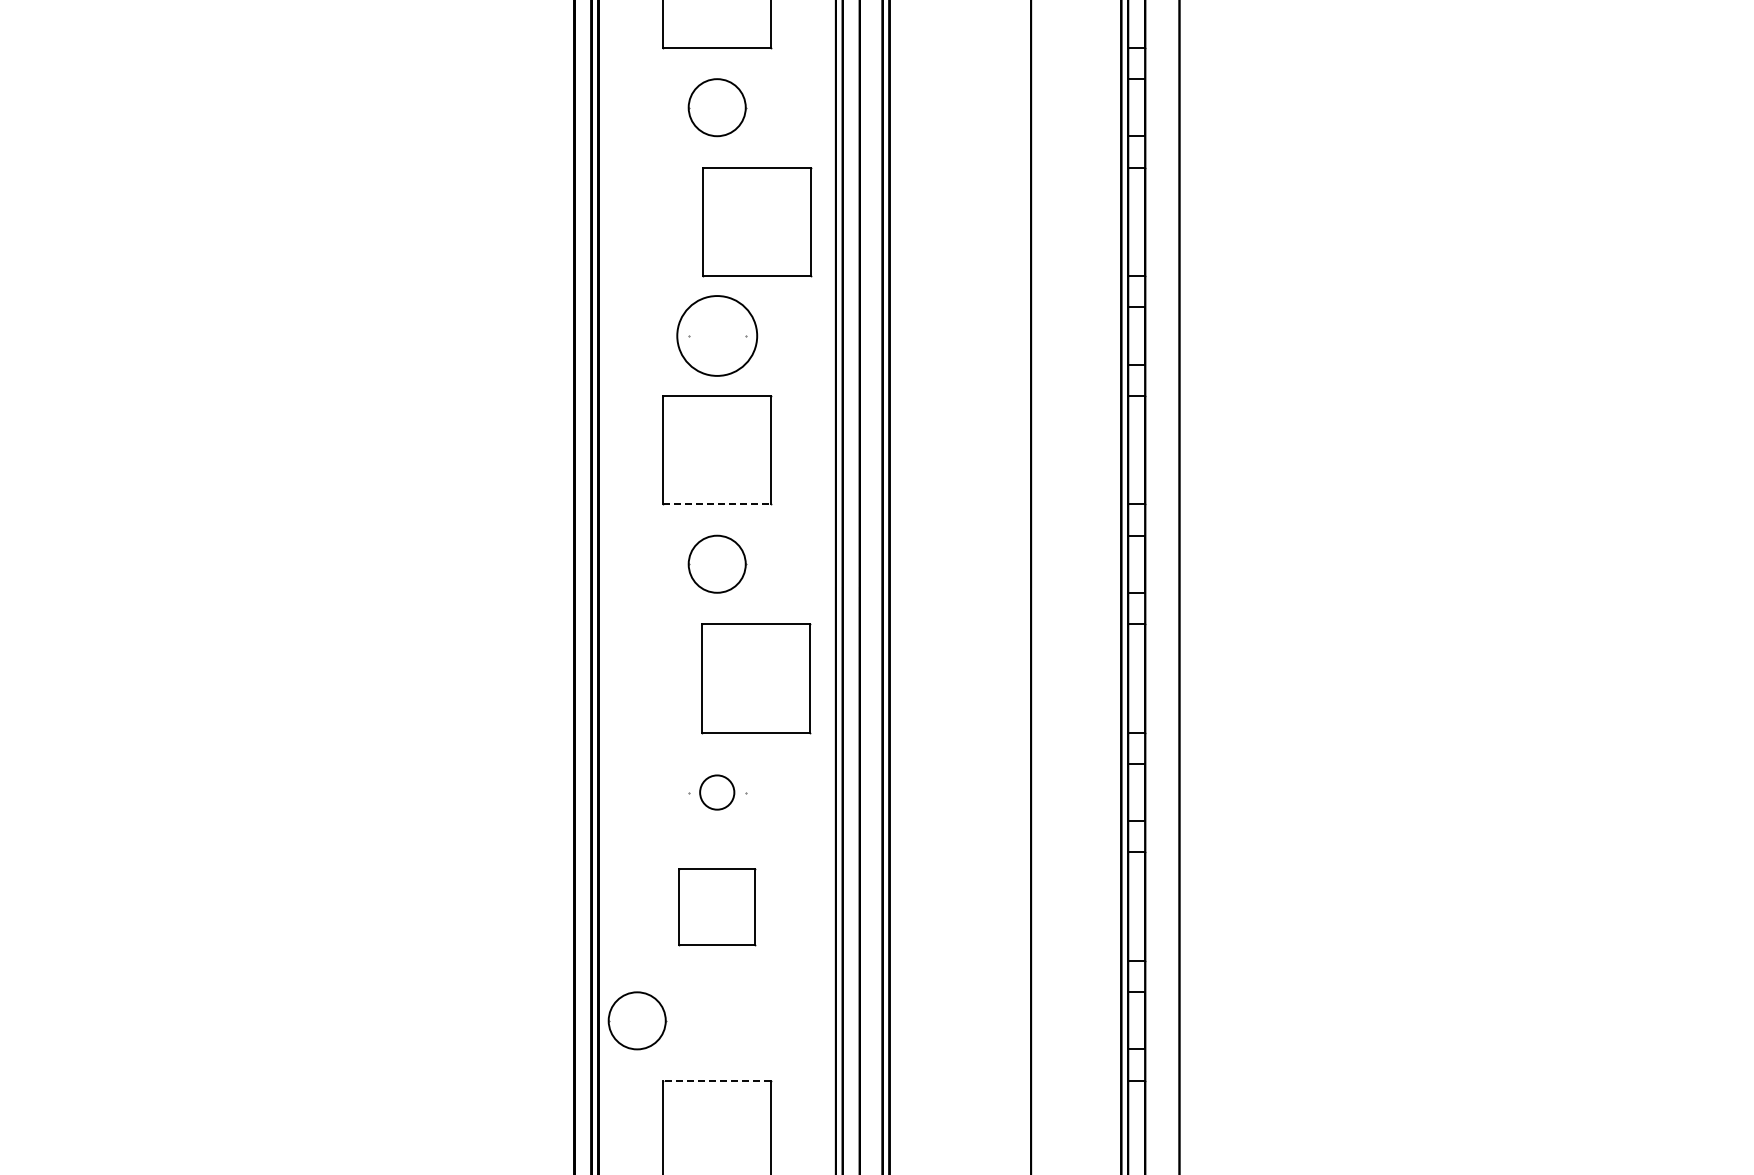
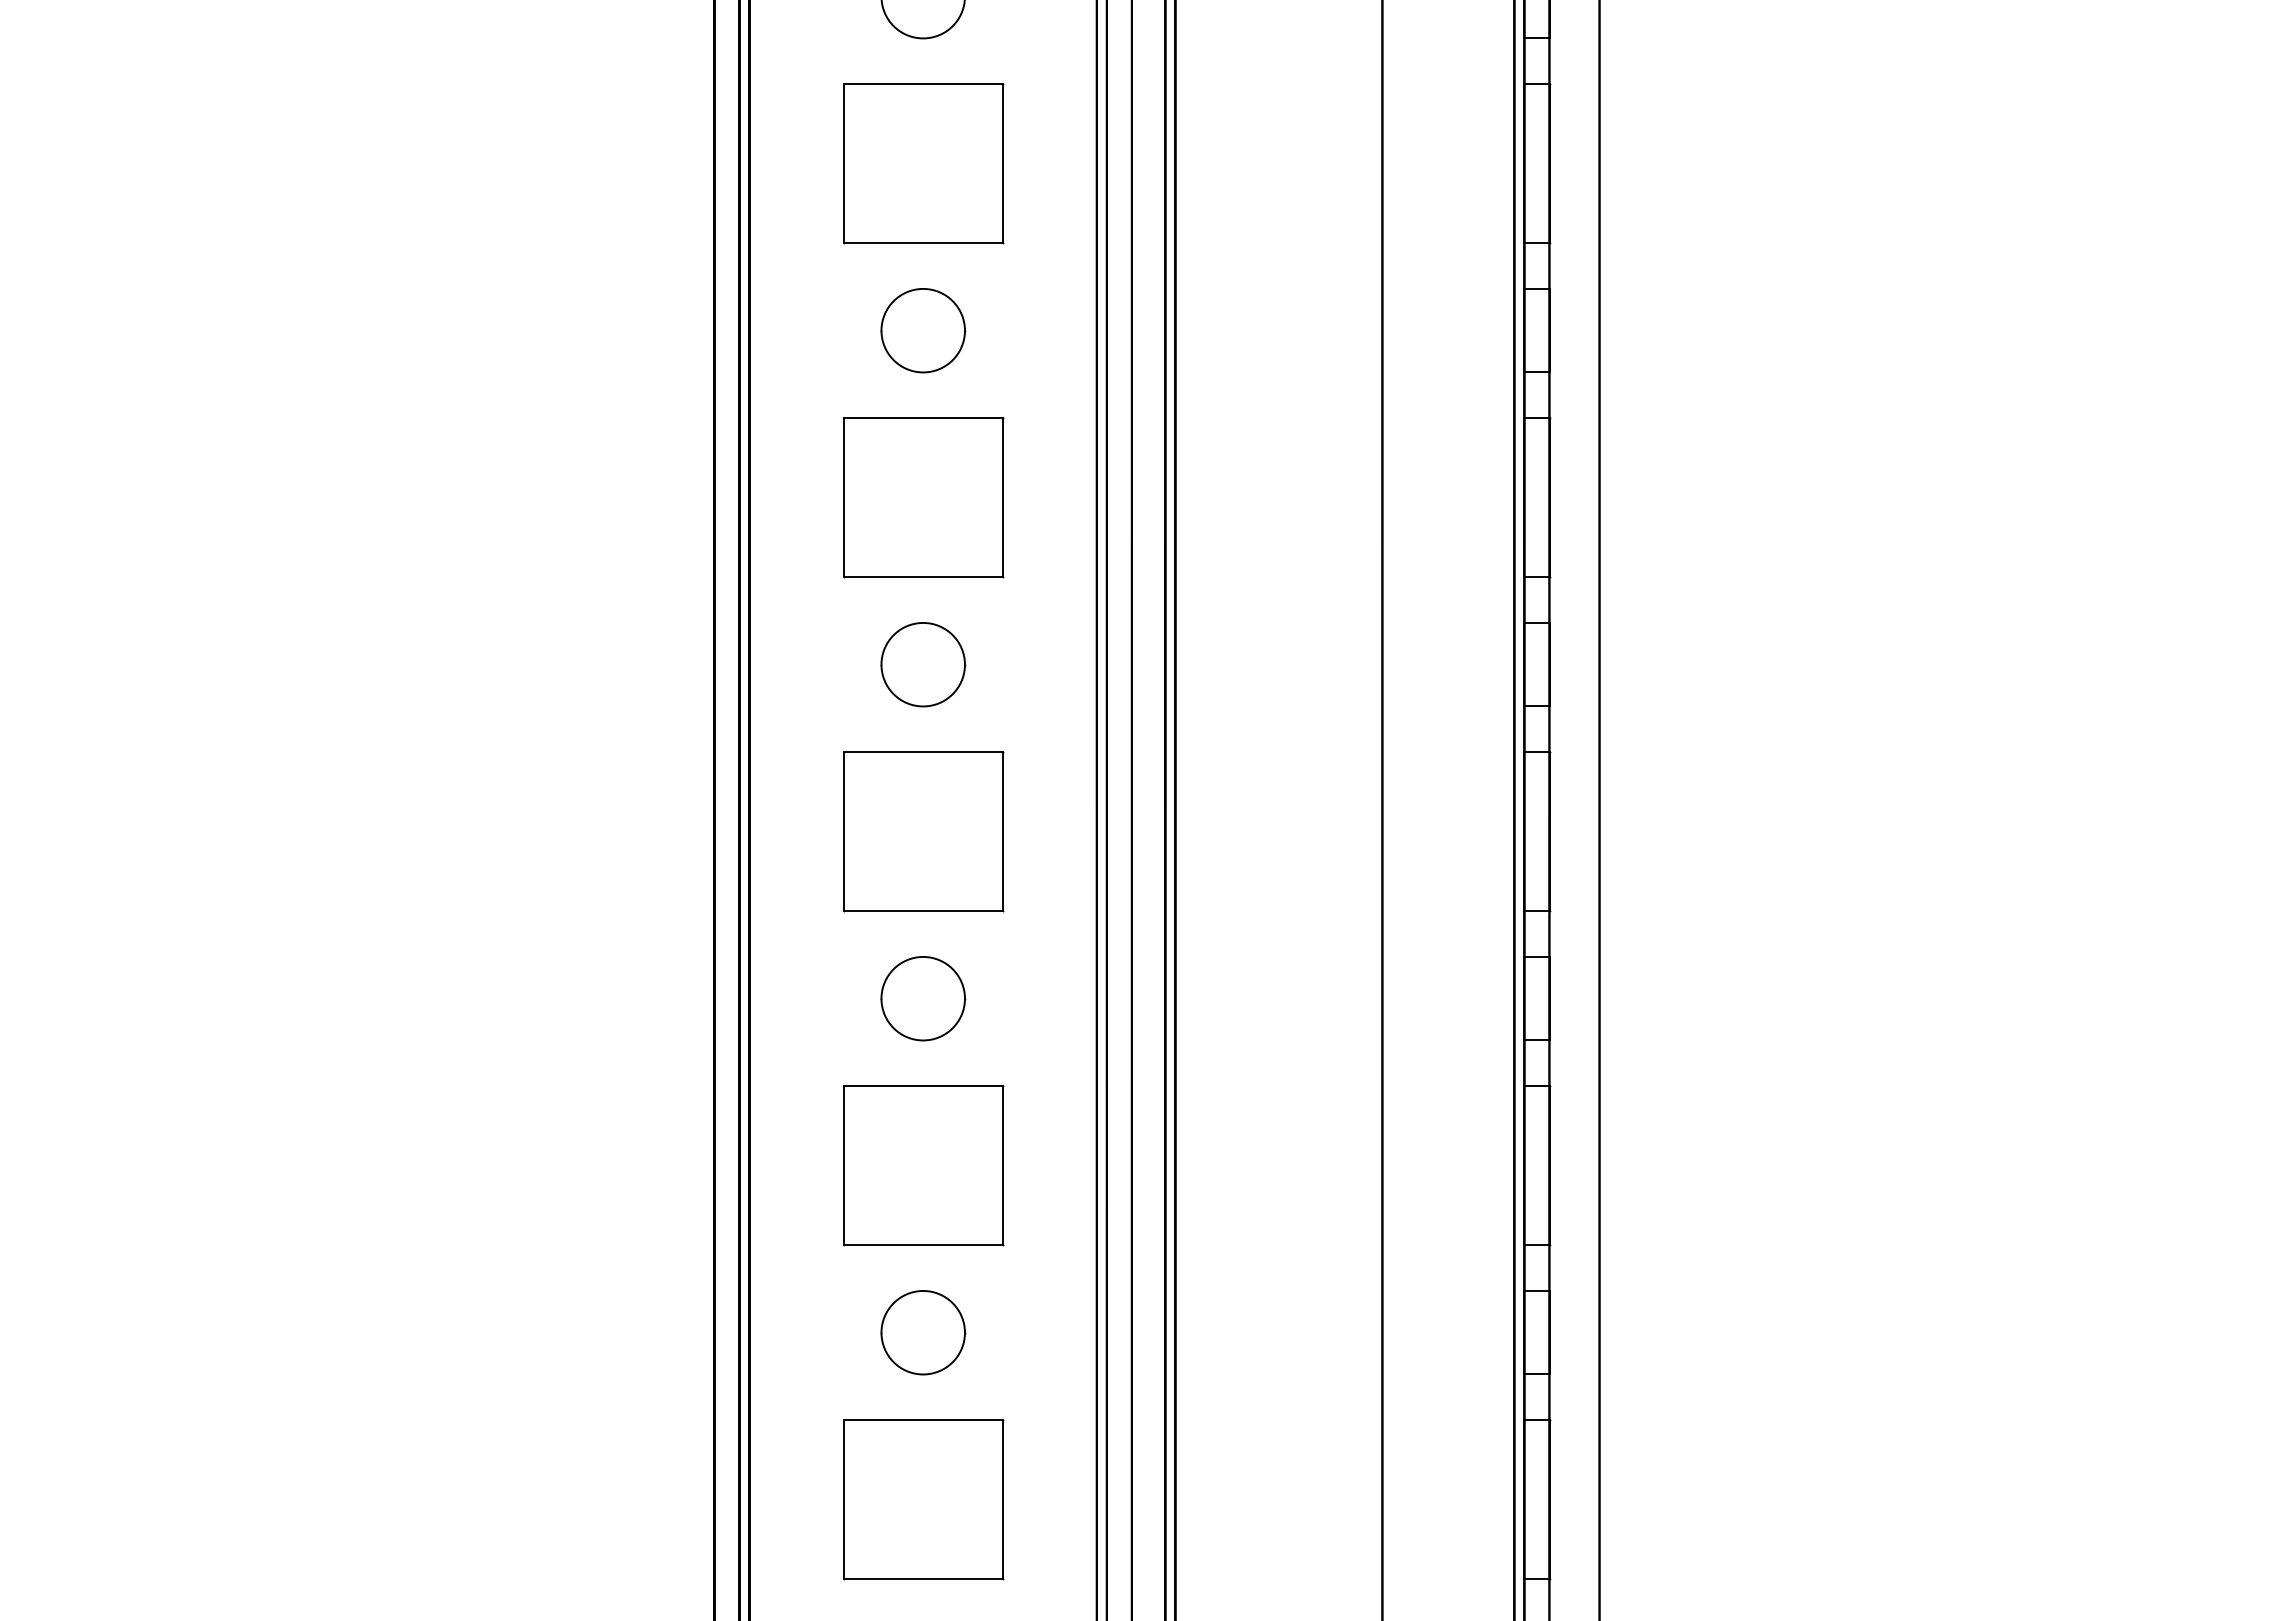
part: (757, 222) -> (923, 164), moved
circle: (716, 335) -> (922, 329), size x0.71
line: (717, 504) -> (923, 577), dashed -> solid
part: (756, 678) -> (923, 831), moved
circle: (716, 792) -> (922, 998), size x1.67
part: (717, 906) -> (923, 1165), size x1.43
part: (637, 1020) -> (923, 1332), moved
line: (716, 1080) -> (922, 1419), dashed -> solid

